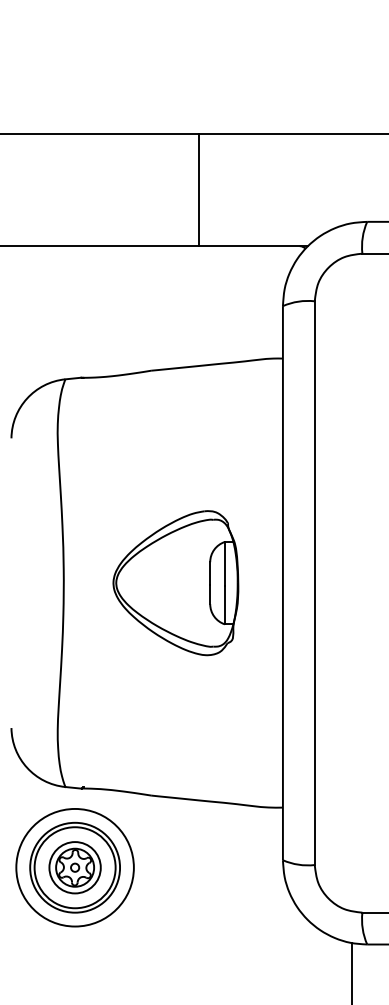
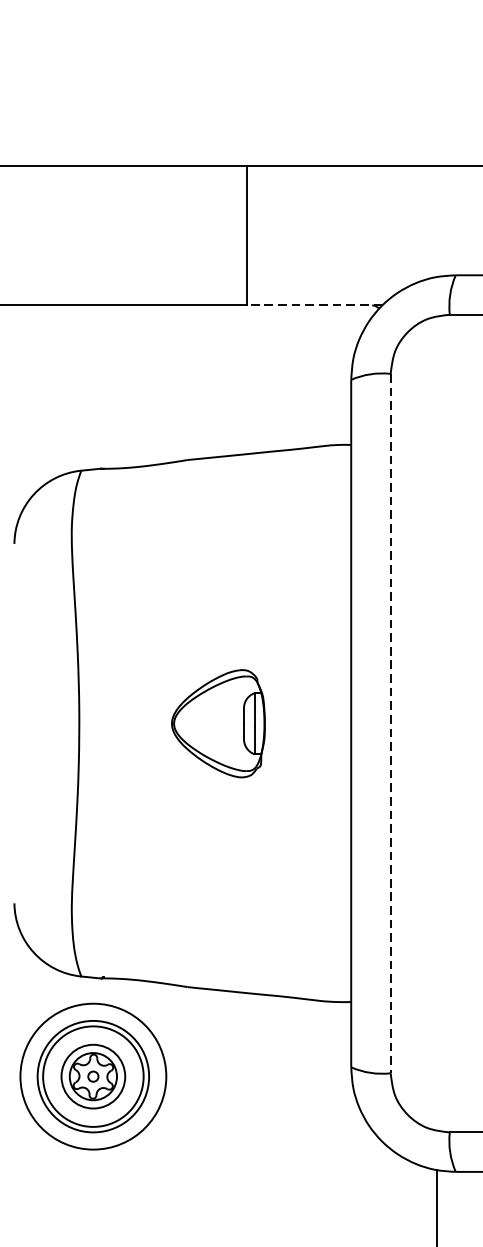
line: (253, 246) -> (314, 305), solid -> dashed
part: (175, 583) -> (217, 723), size x0.6
line: (314, 583) -> (390, 723), solid -> dashed

